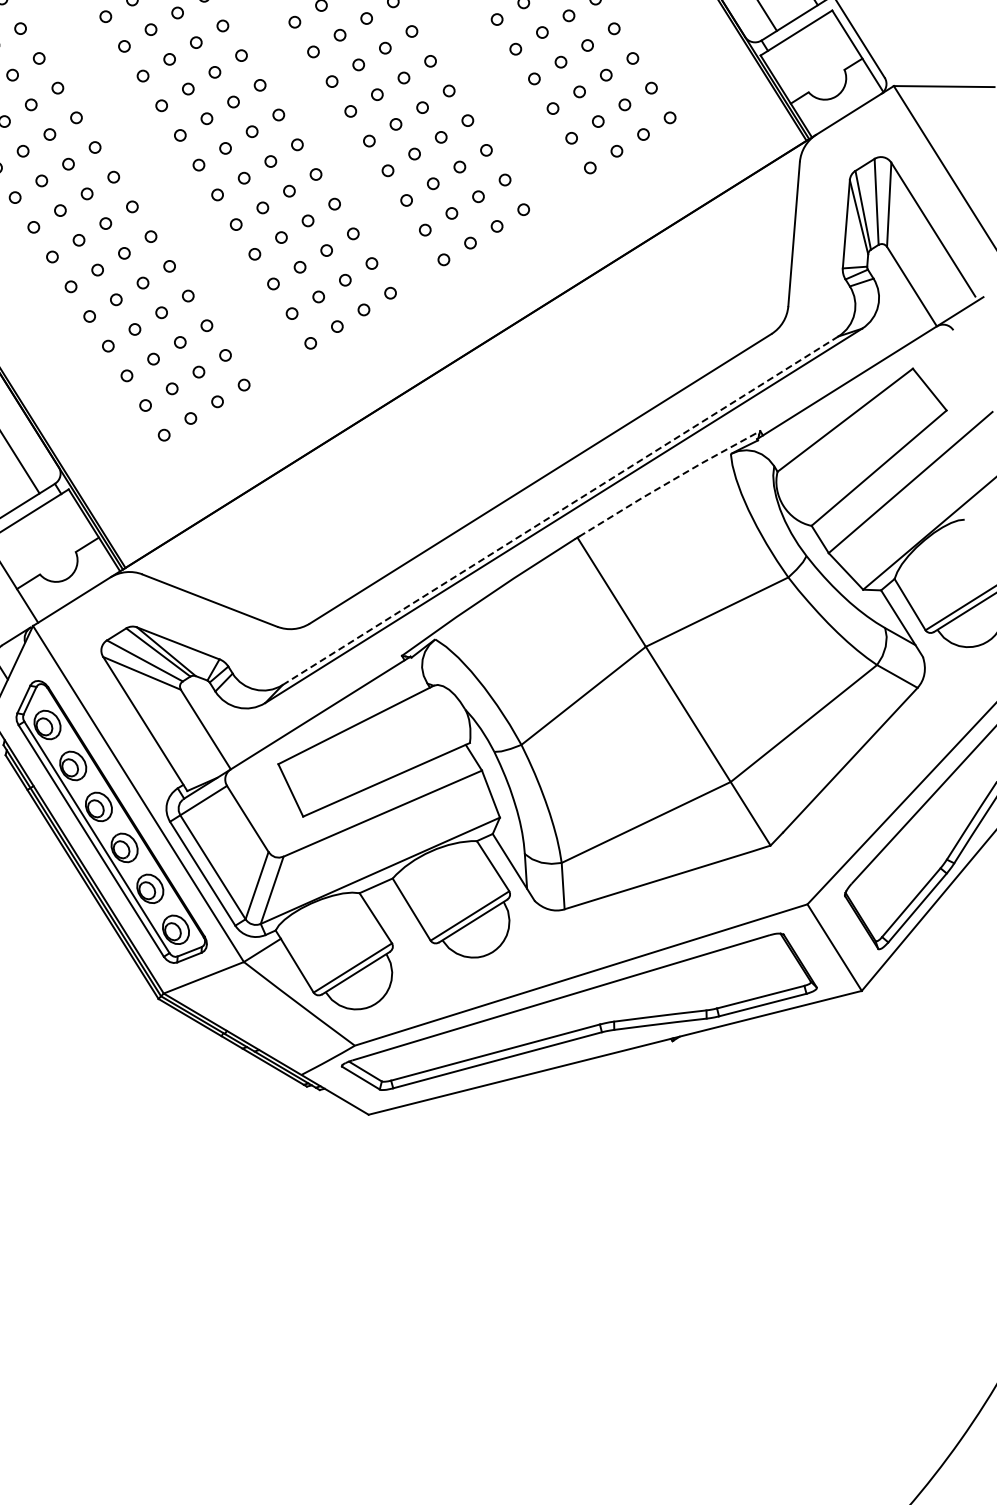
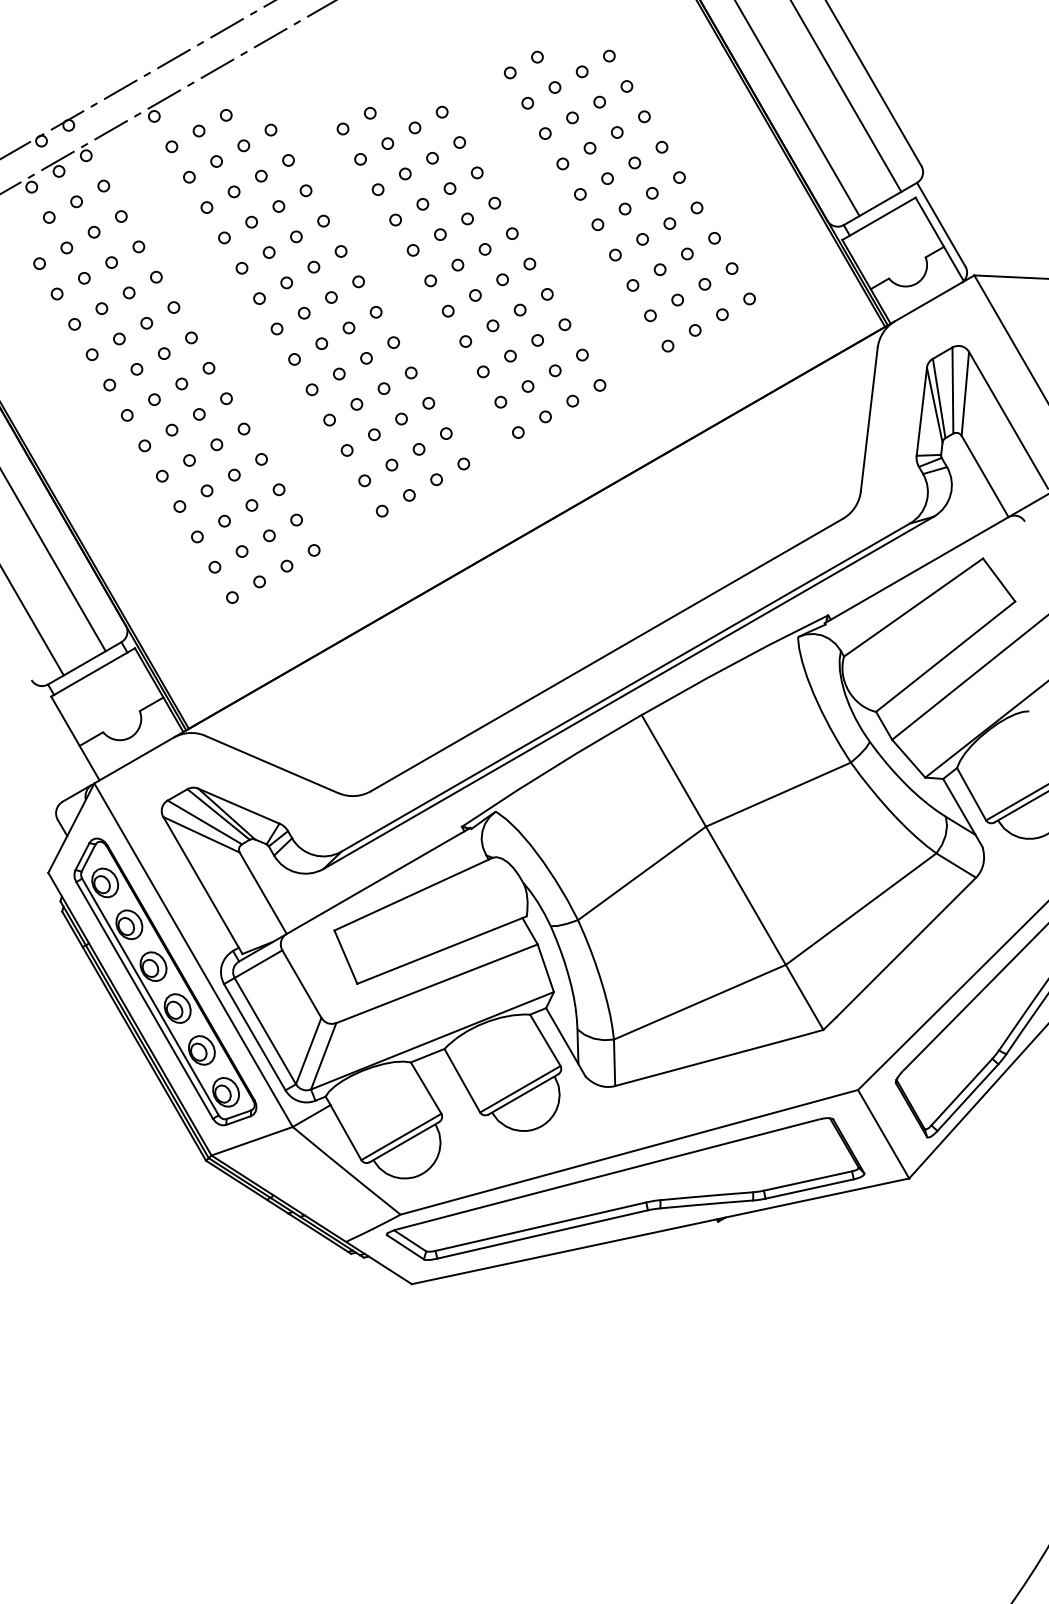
line: (669, 482) -> (735, 663), dashed -> solid
line: (560, 510) -> (625, 687), dashed -> solid

